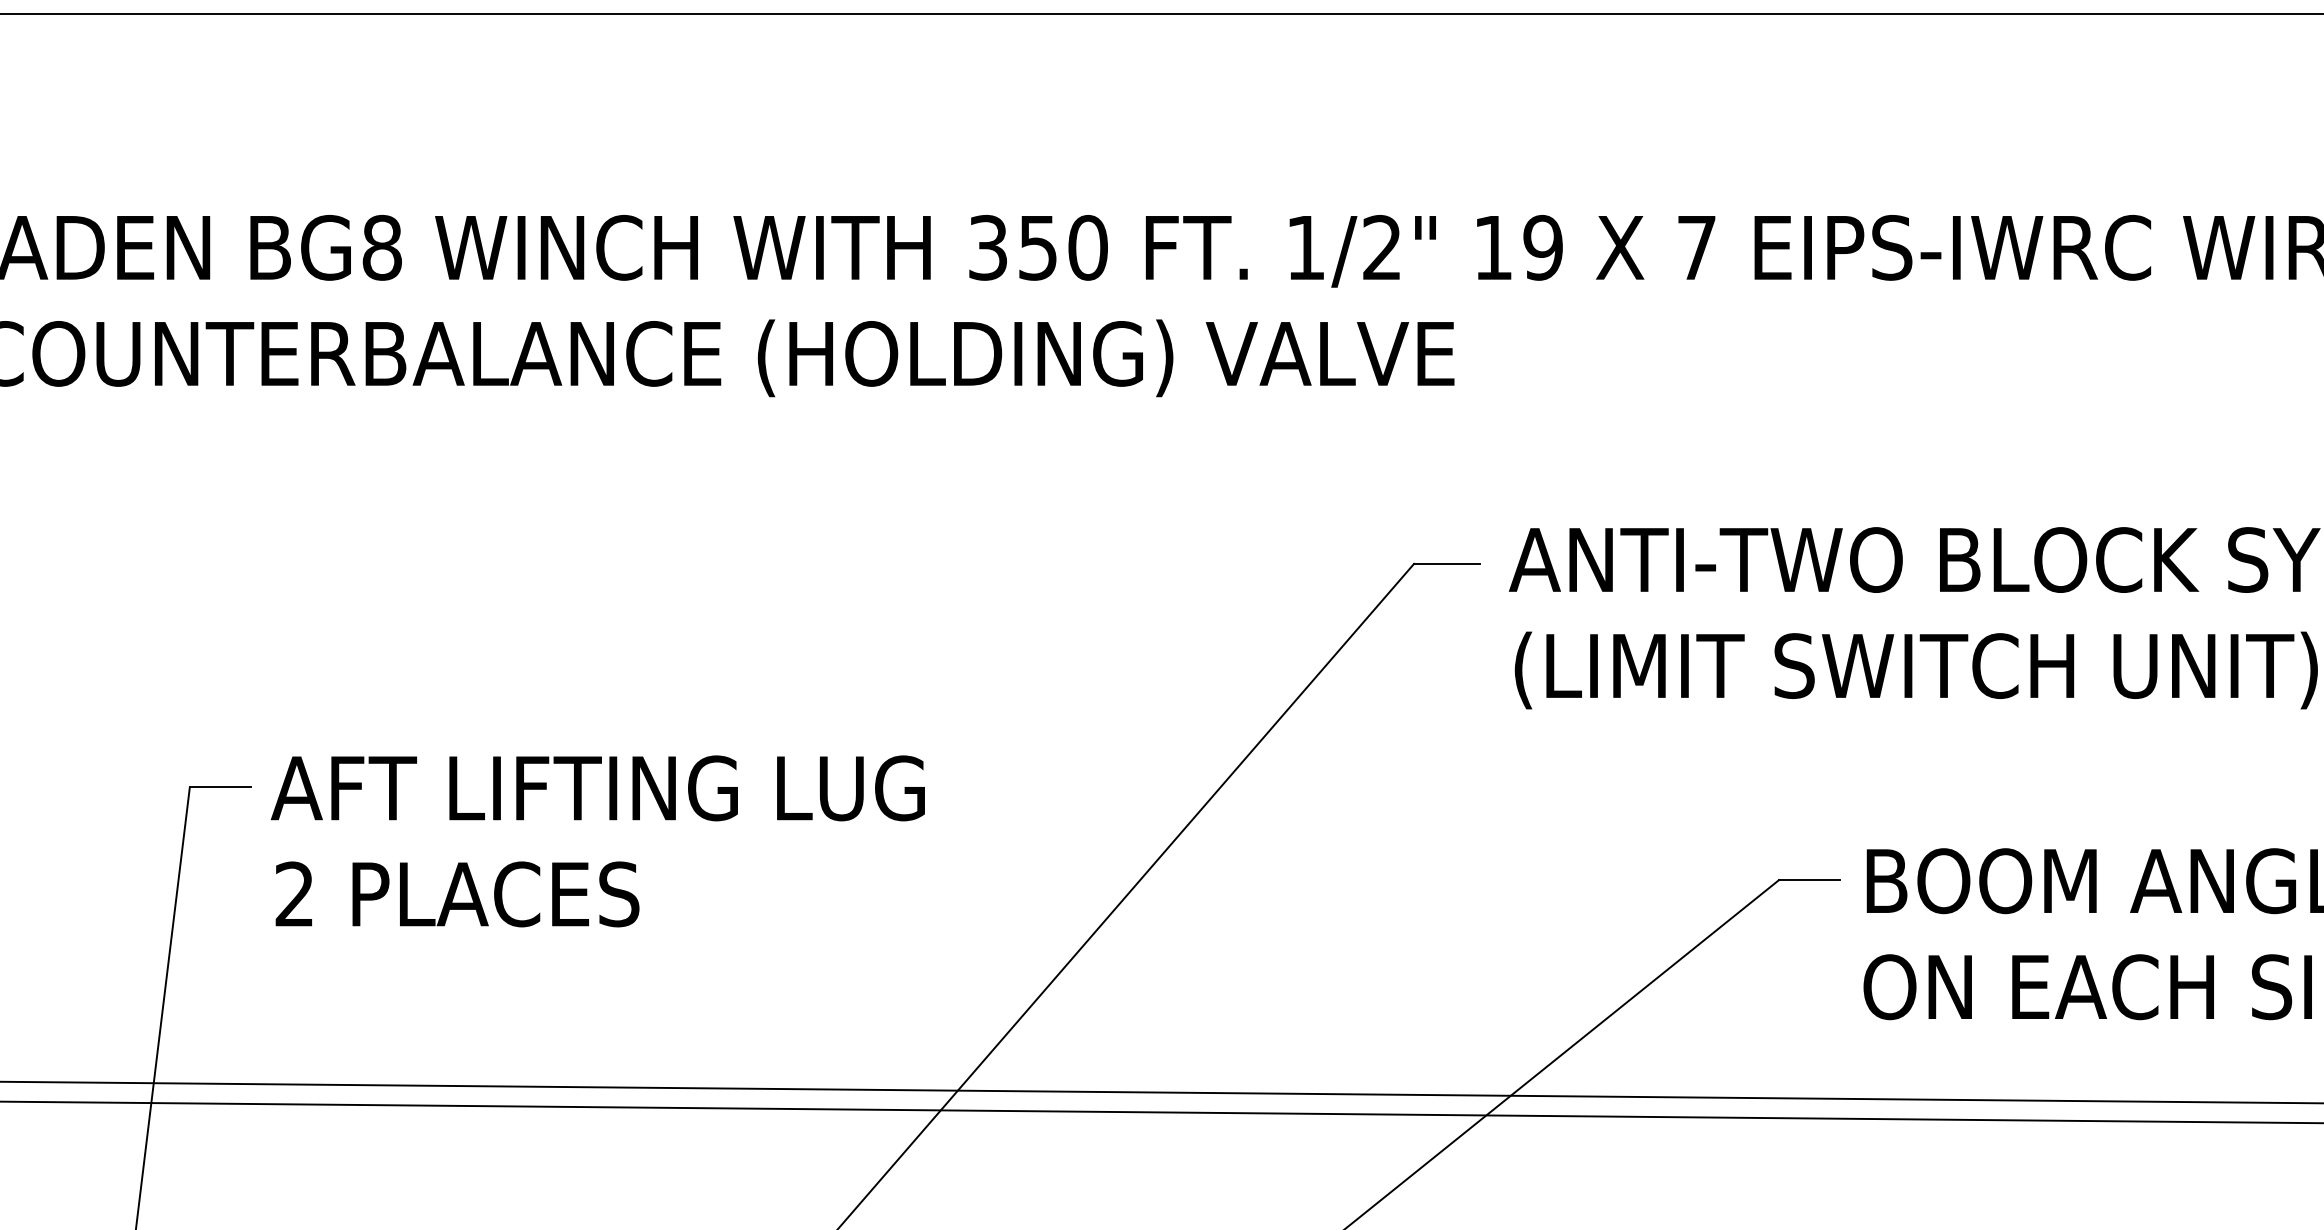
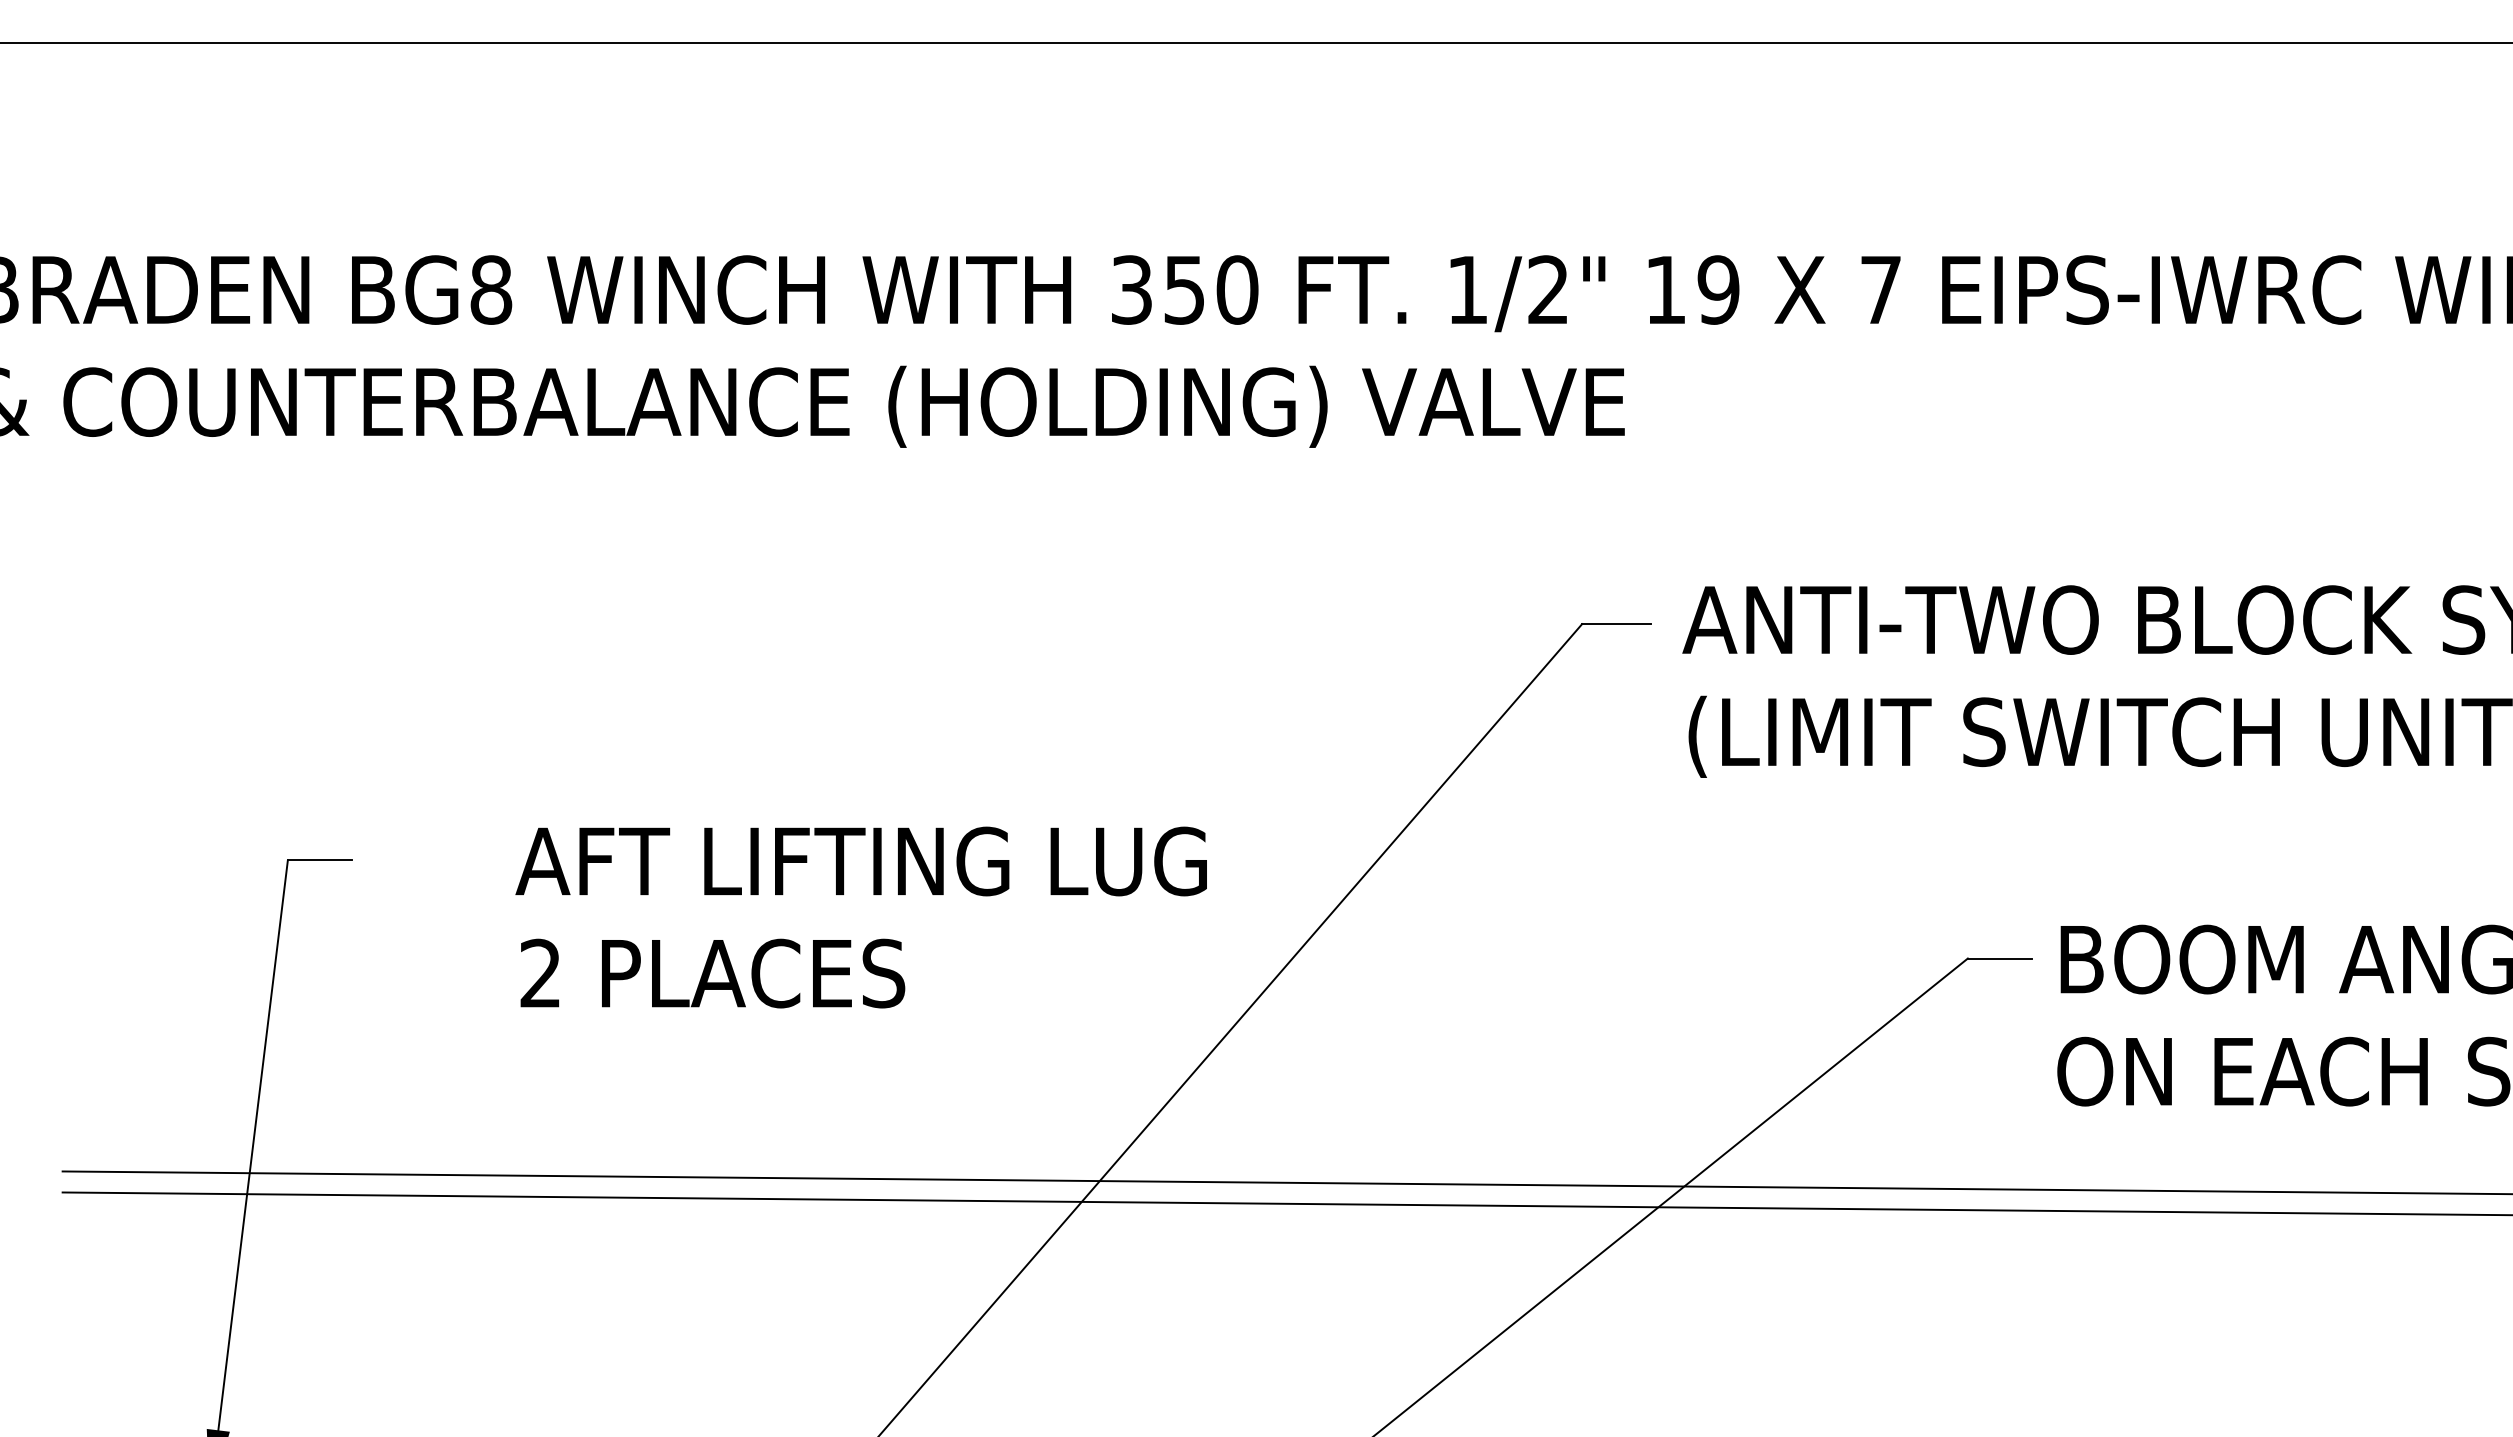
text: (597, 841) -> (860, 917), moved

